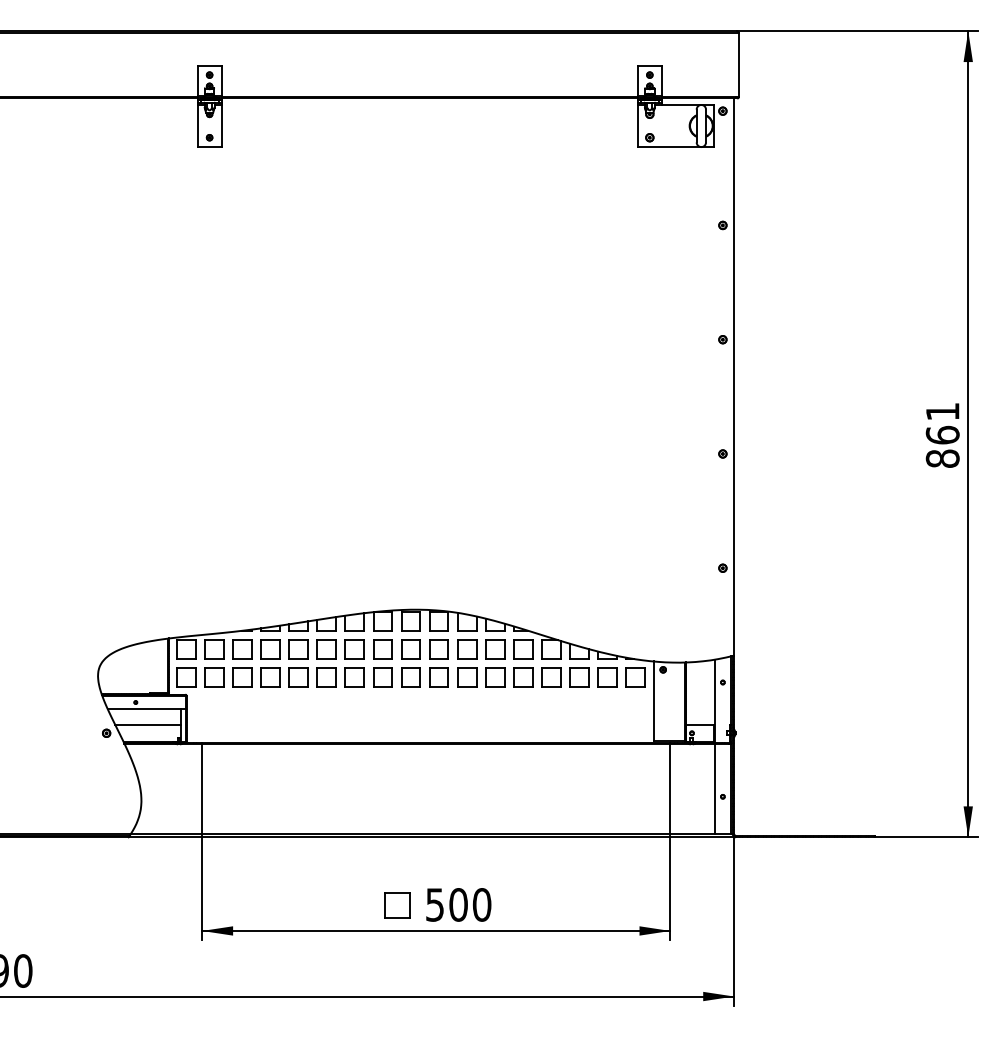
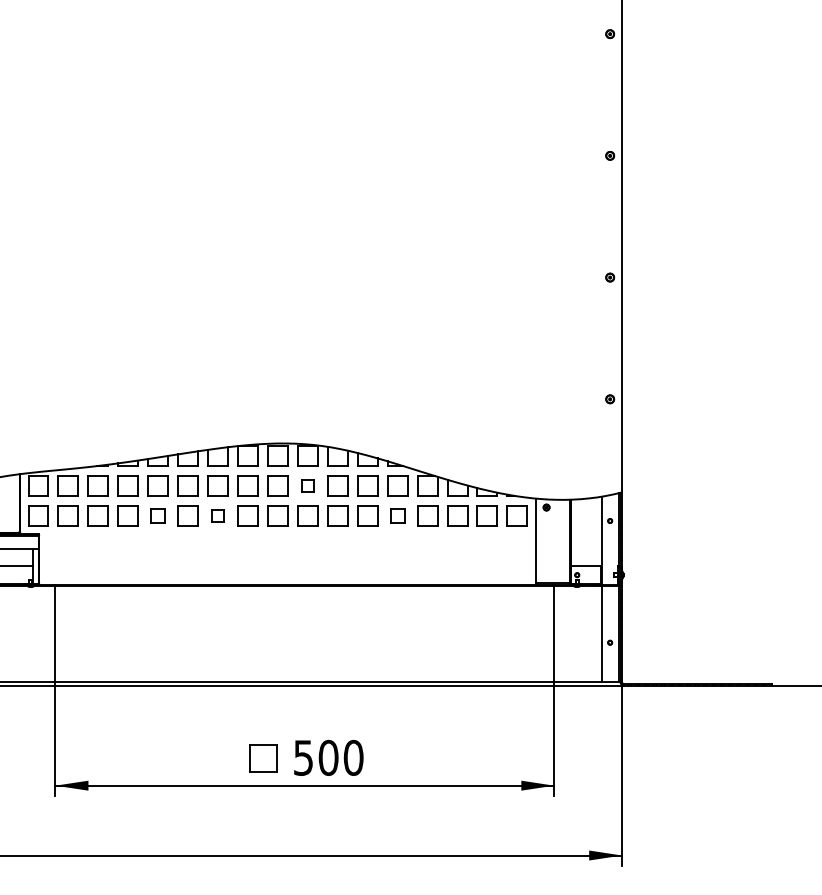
part: (438, 649) -> (307, 485), size x0.6
part: (298, 677) -> (158, 515), size x0.7
part: (354, 677) -> (217, 515), size x0.6
part: (523, 677) -> (397, 515), size x0.7

